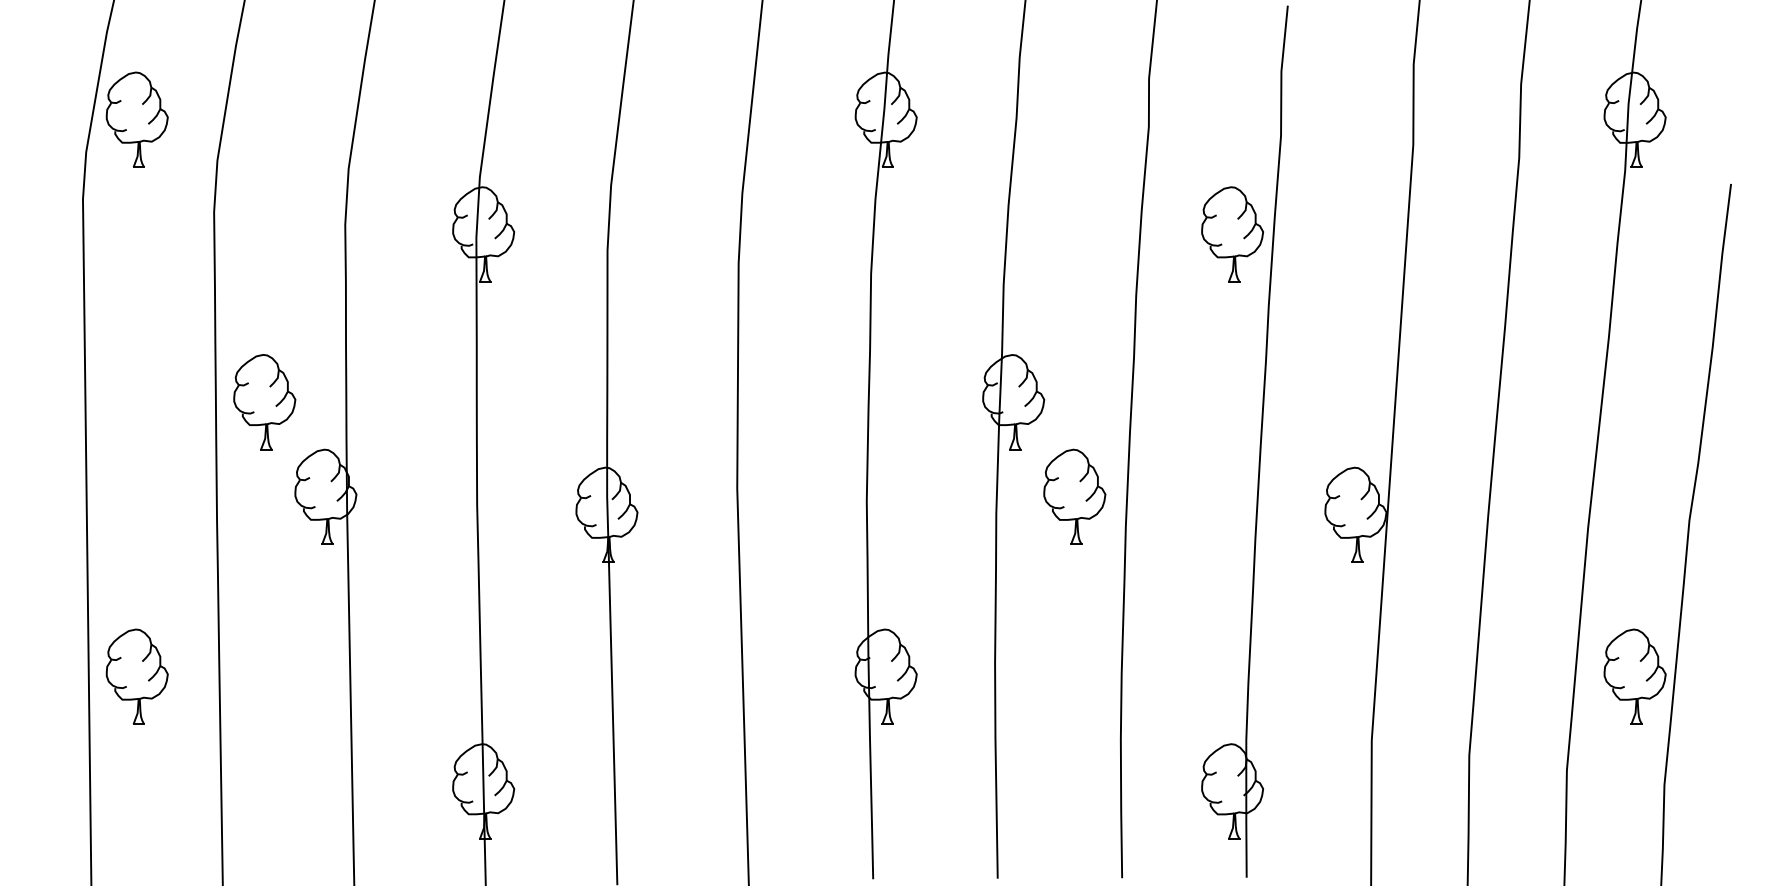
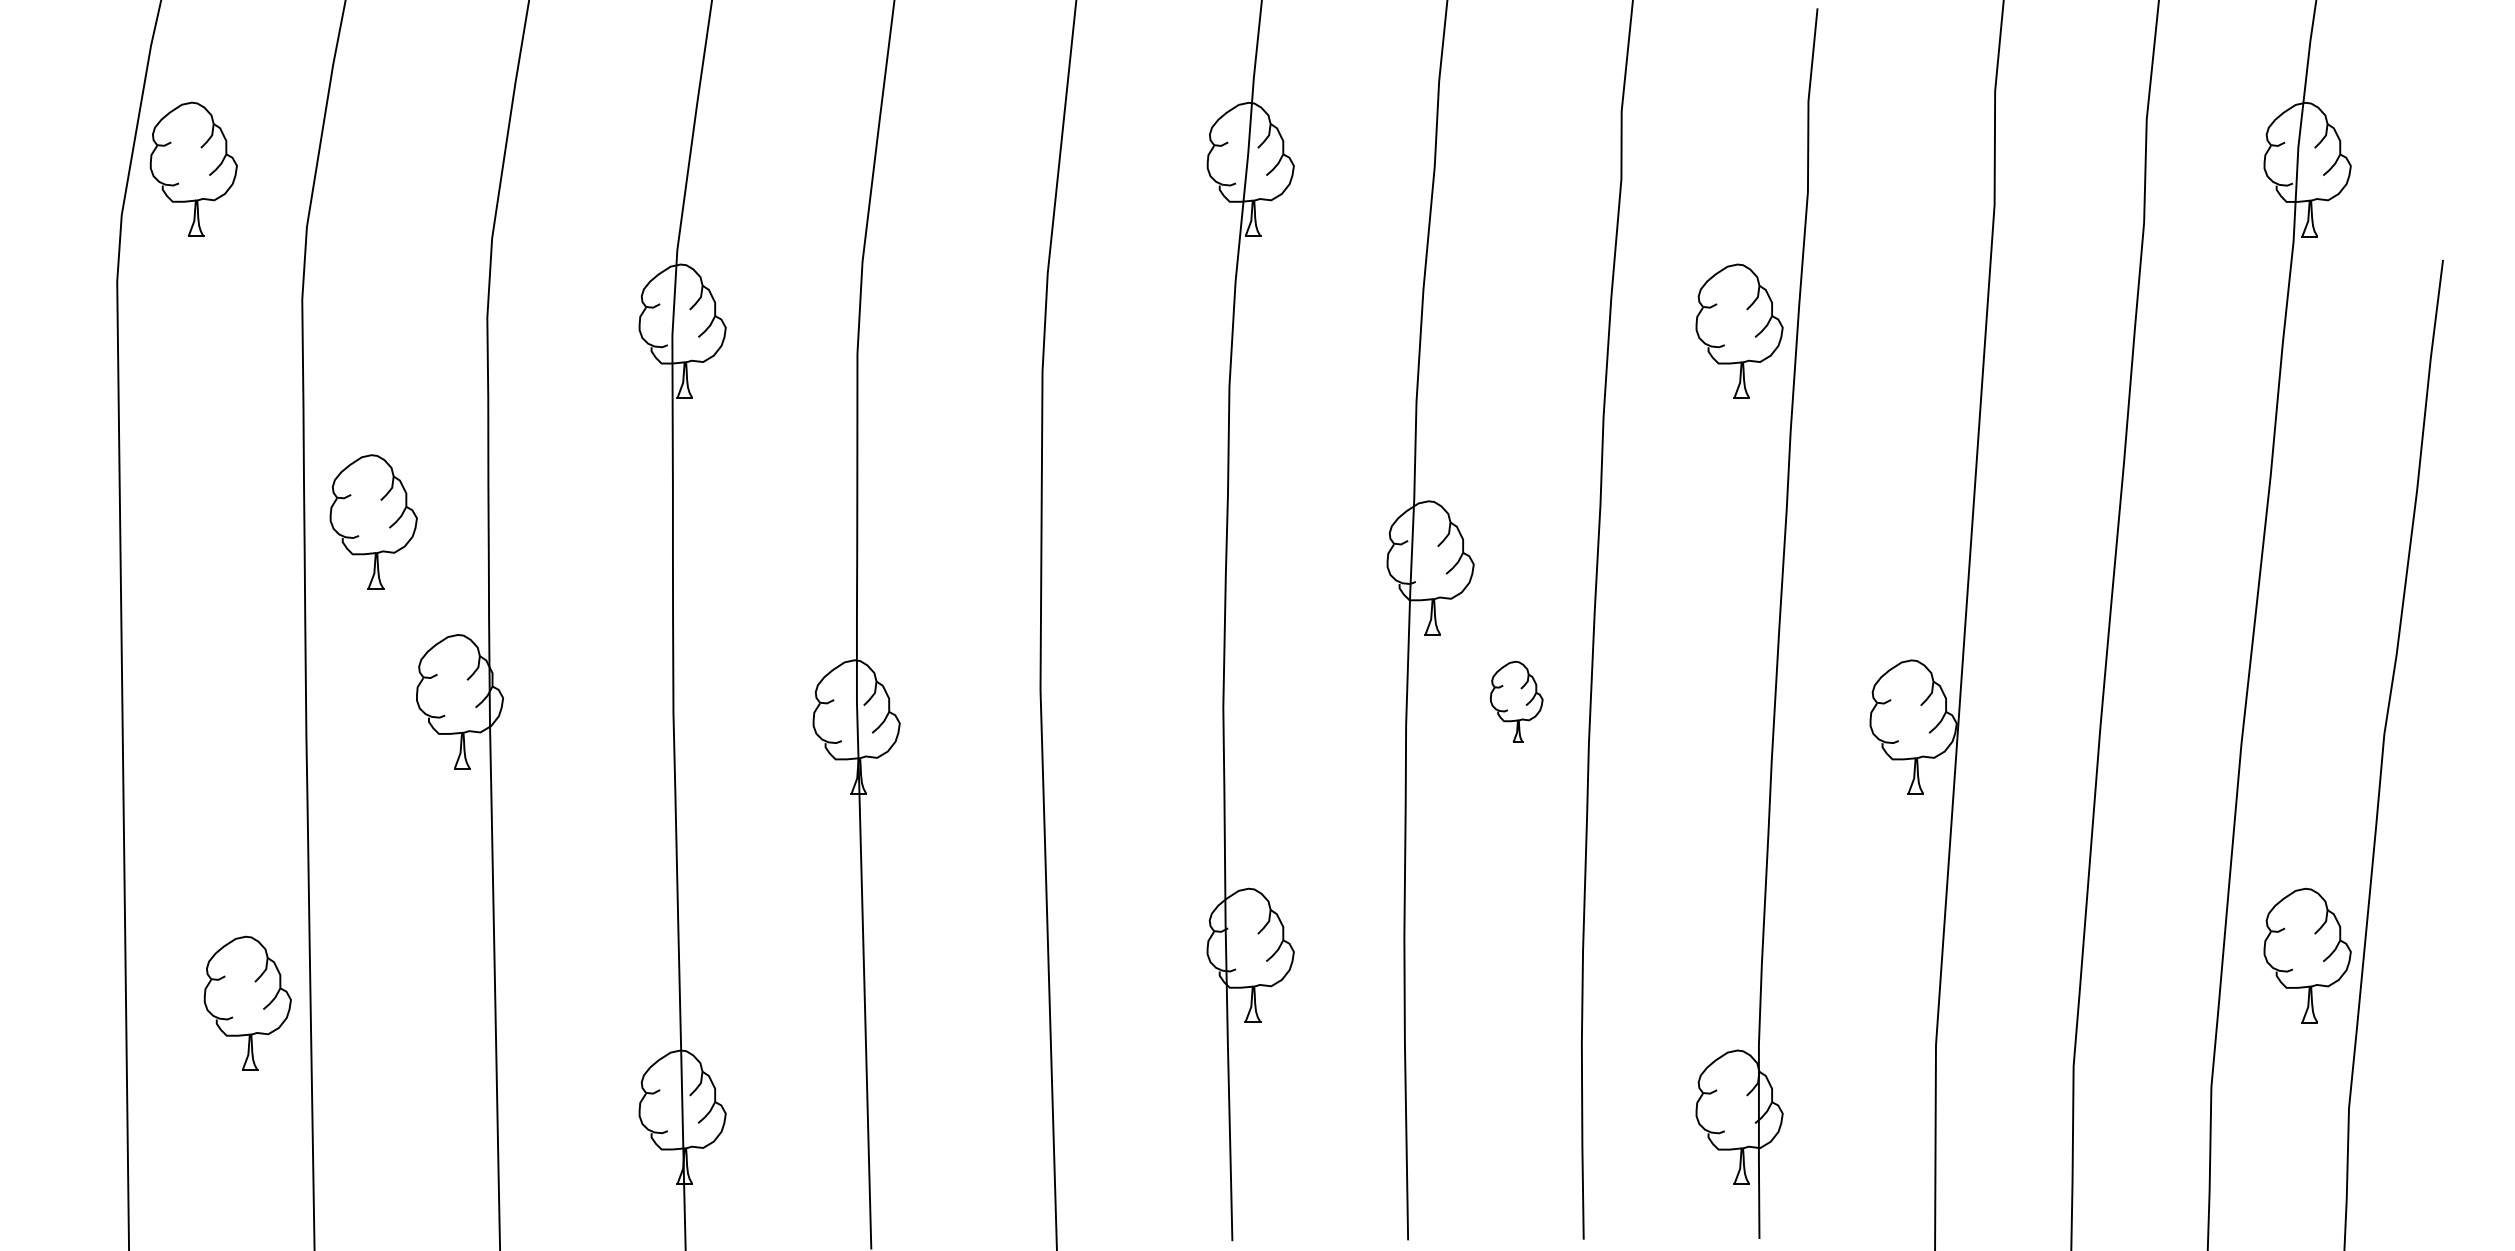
part: (264, 401) -> (373, 521), moved
part: (1074, 496) -> (1516, 701), size x0.6
part: (137, 676) -> (247, 1002), moved

